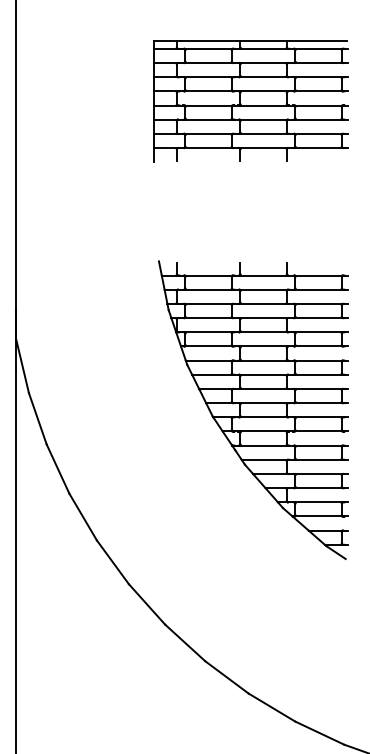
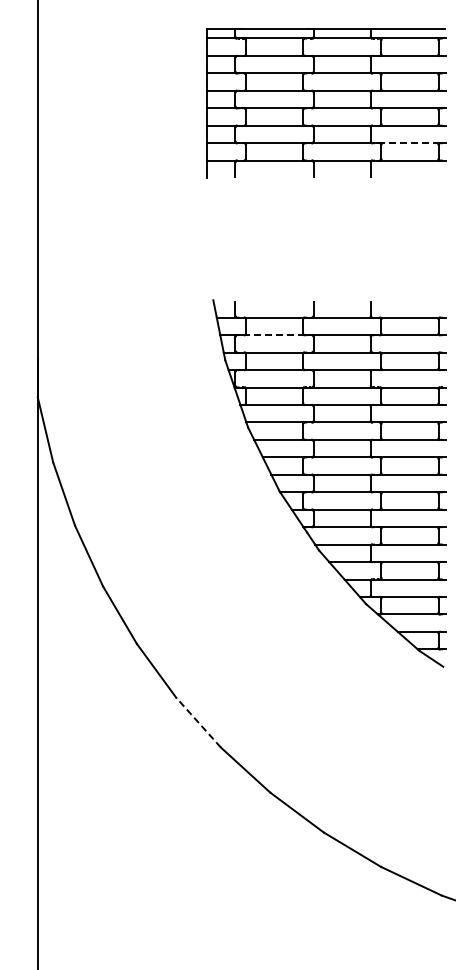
line: (318, 134) -> (409, 143), solid -> dashed
line: (208, 290) -> (274, 335), solid -> dashed
line: (146, 604) -> (198, 722), solid -> dashed

